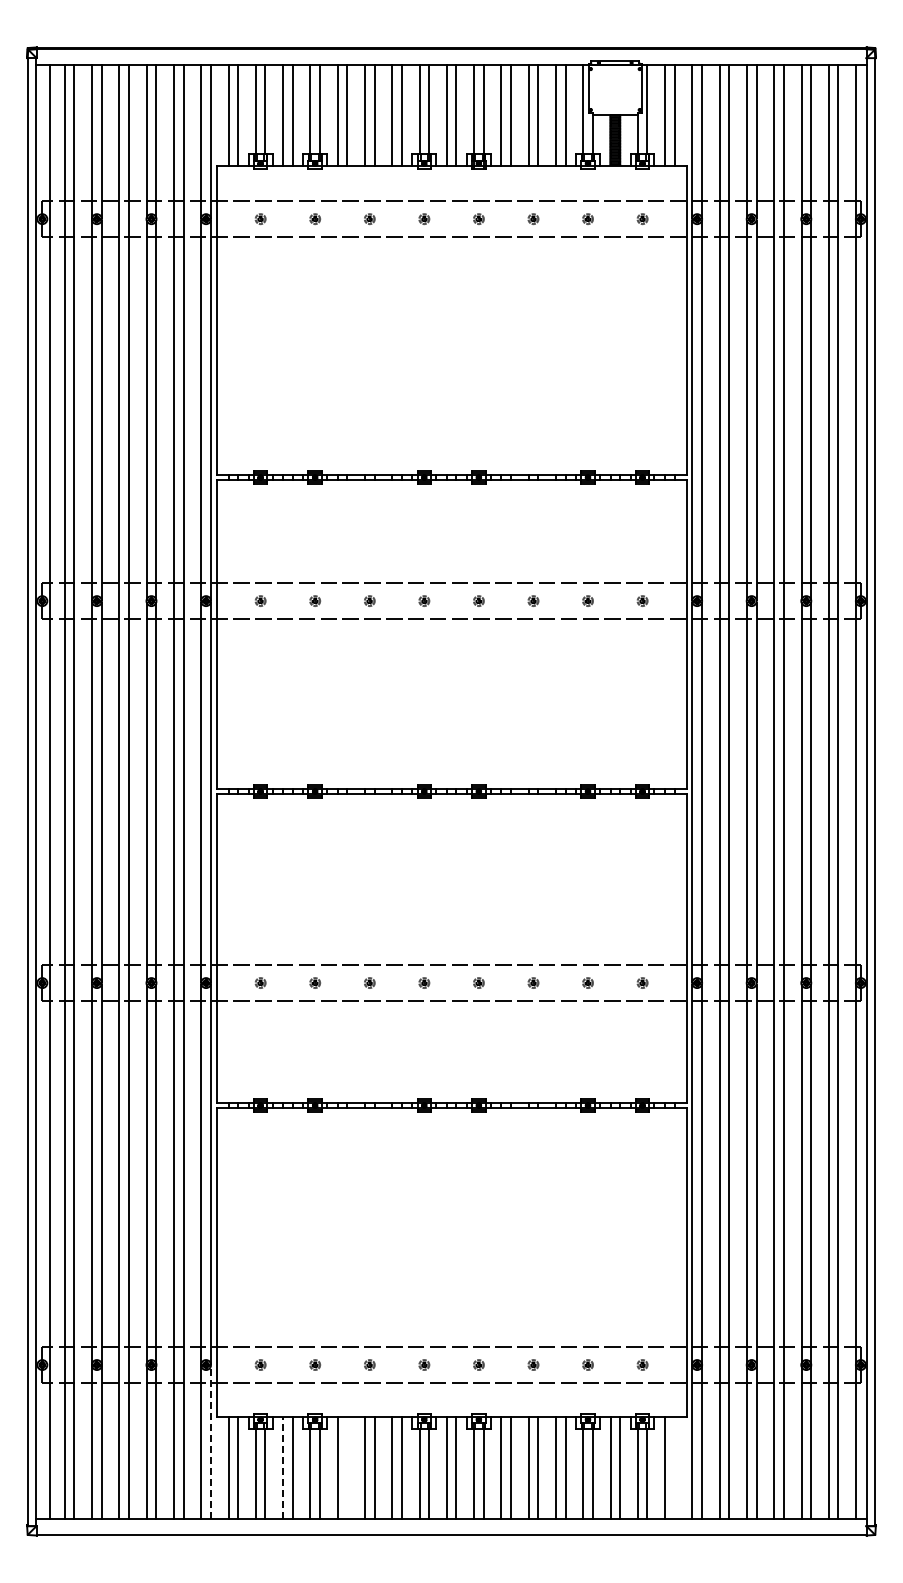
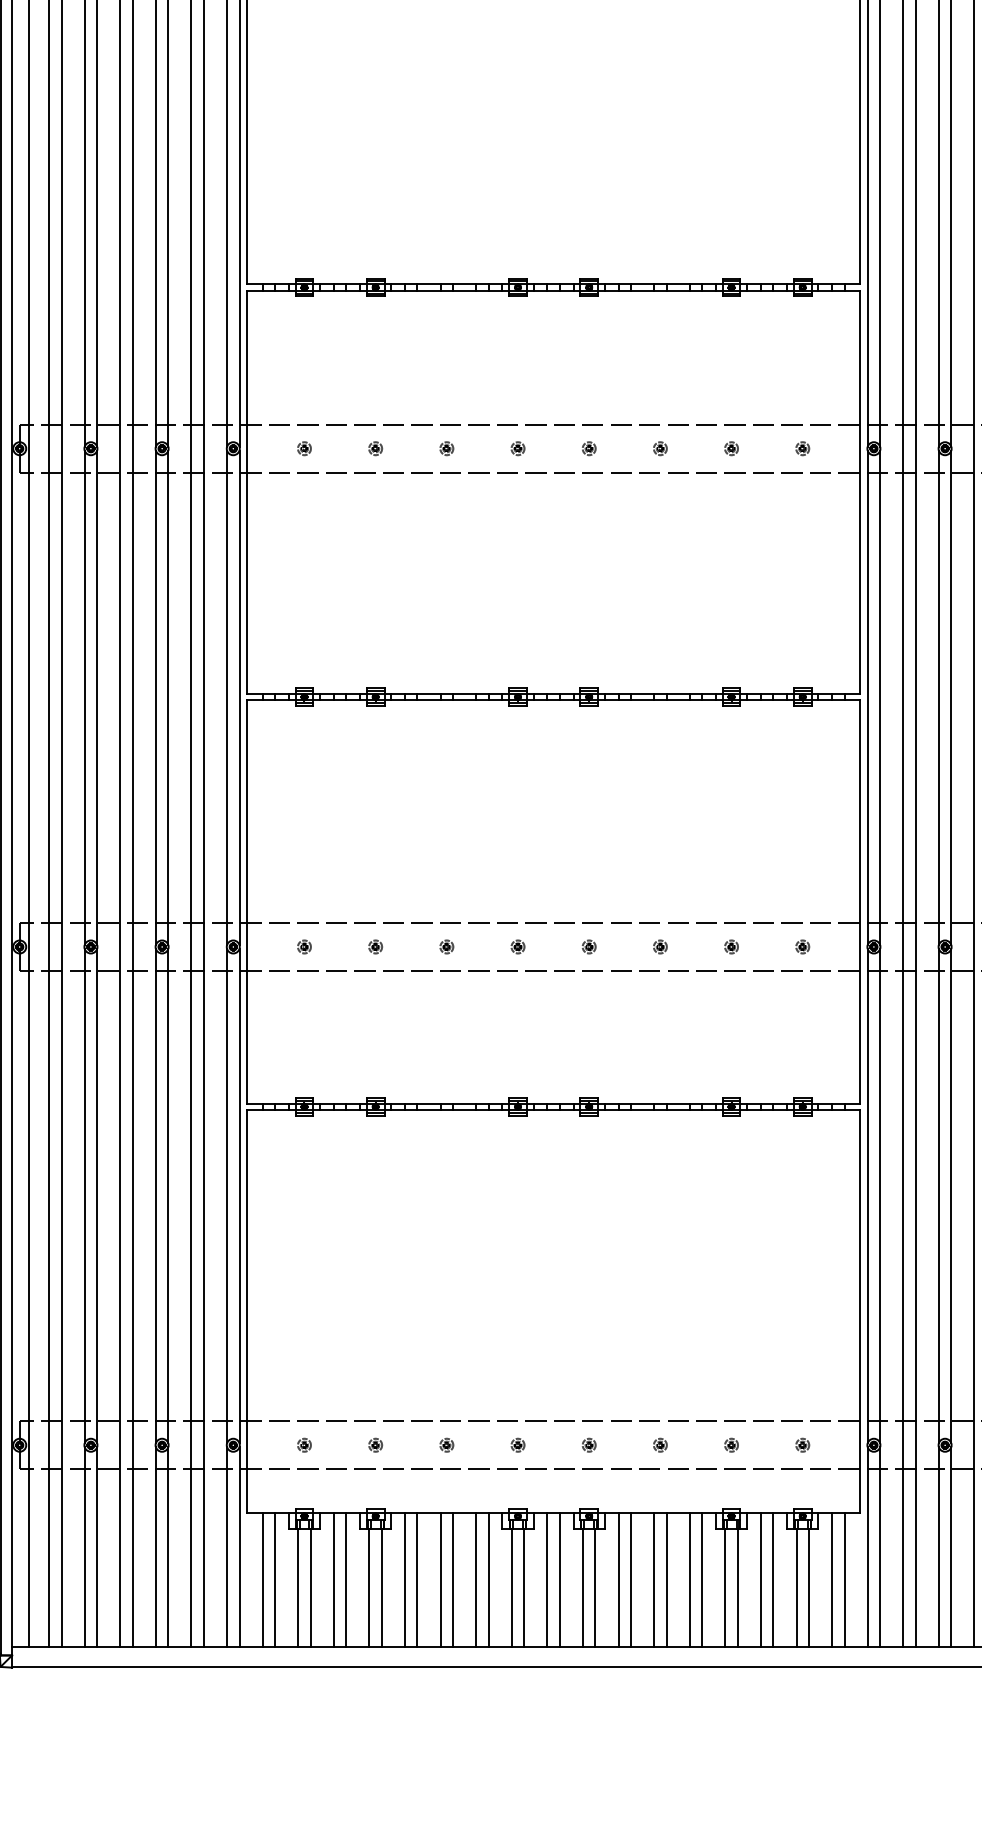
line: (210, 1442) -> (239, 1546), dashed -> solid
line: (283, 1467) -> (334, 1578), dashed -> solid
line: (347, 1468) -> (417, 1580), added
line: (674, 1468) -> (844, 1580), added

